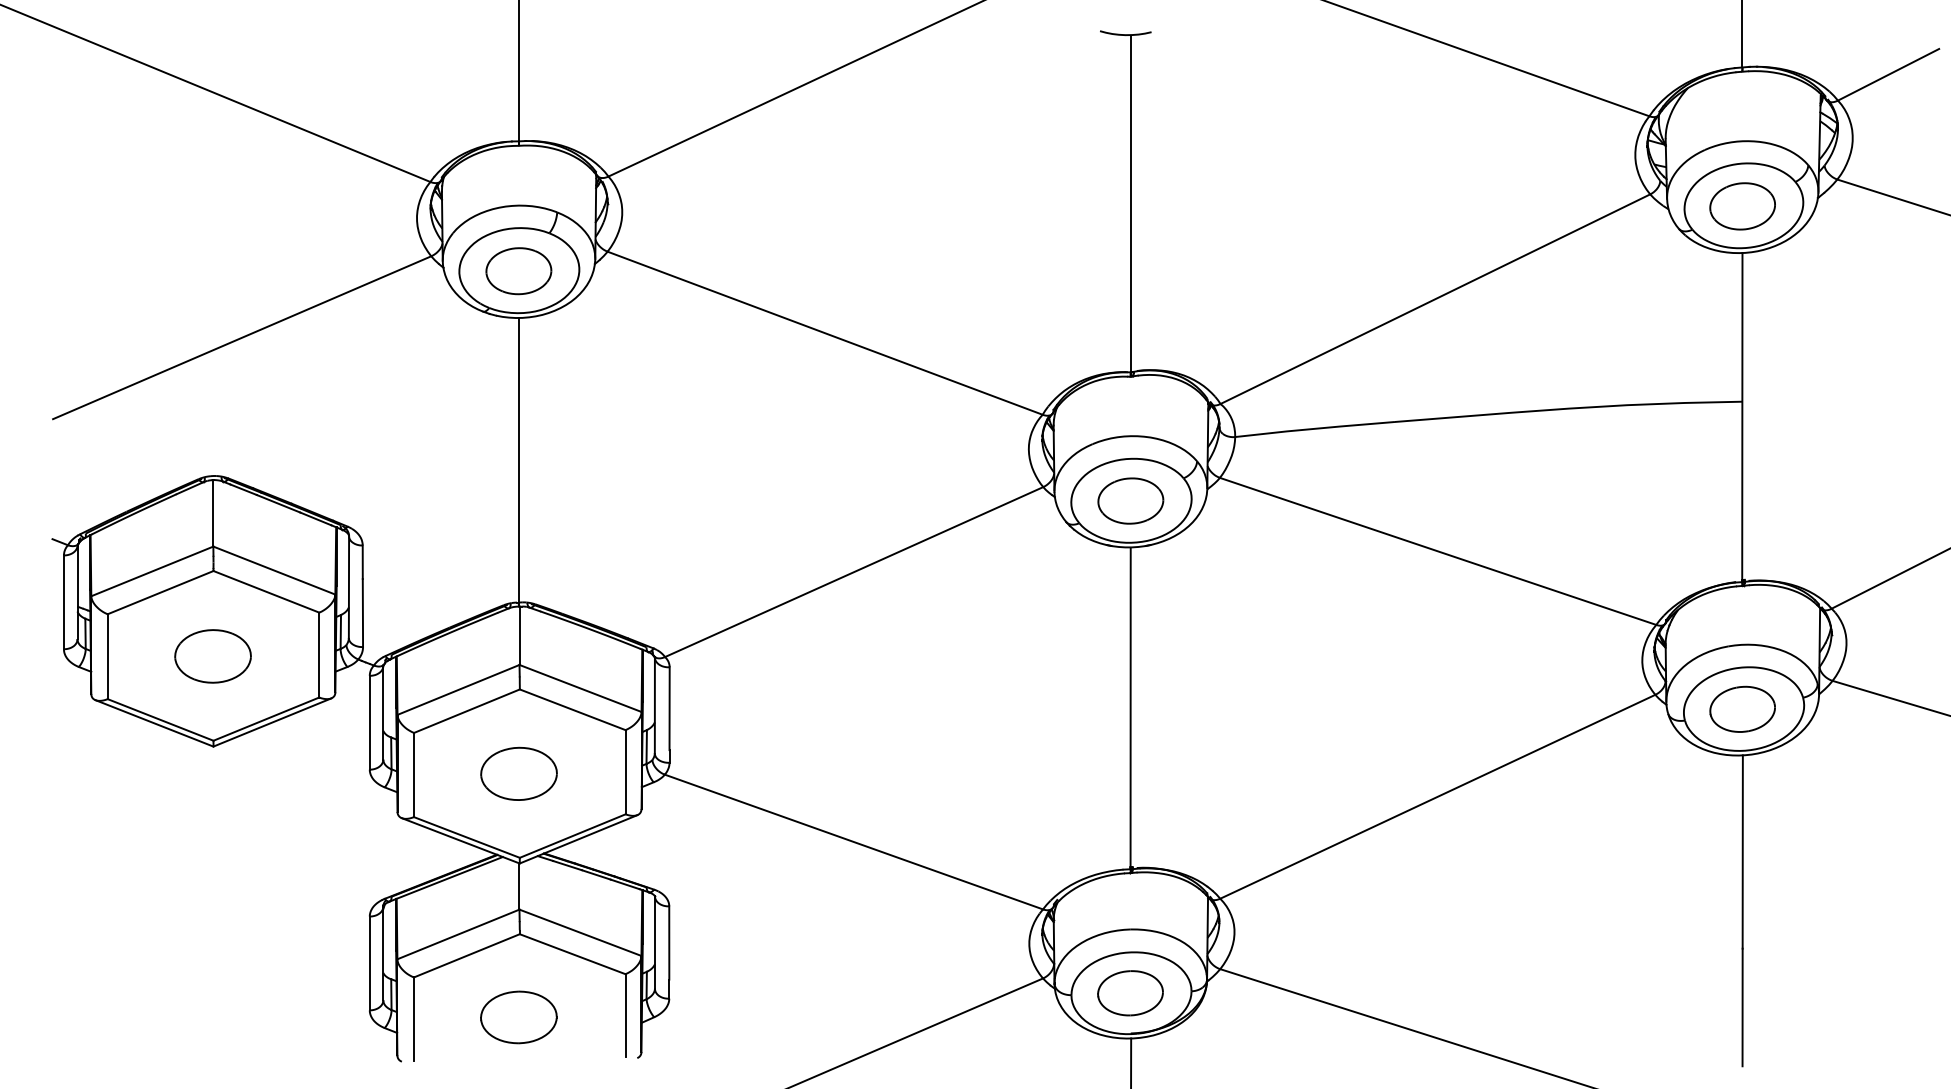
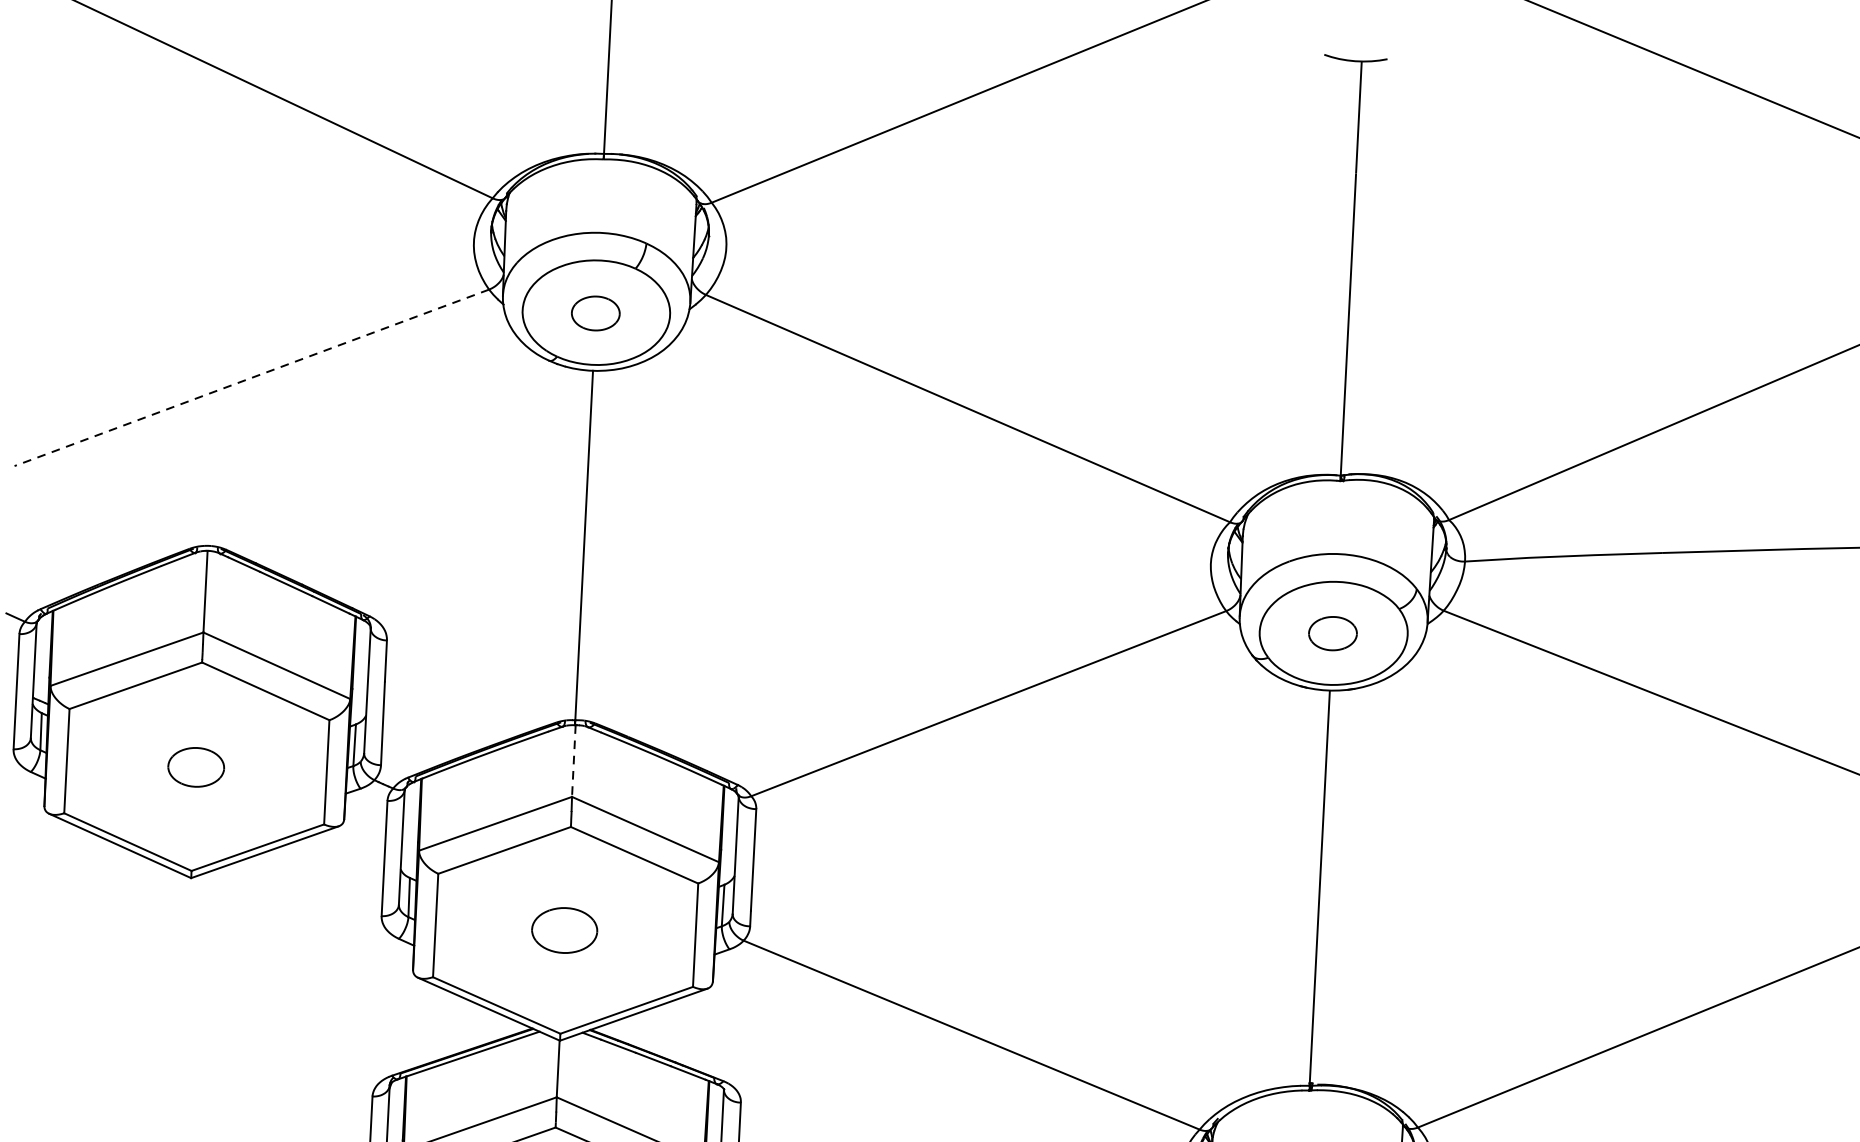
part: (518, 271) -> (595, 313), size x0.6
line: (242, 337) -> (252, 377), solid -> dashed
part: (1130, 500) -> (1332, 632), size x0.6
line: (519, 636) -> (573, 761), solid -> dashed
part: (212, 656) -> (195, 767), size x0.6
part: (518, 773) -> (564, 930), size x0.7

